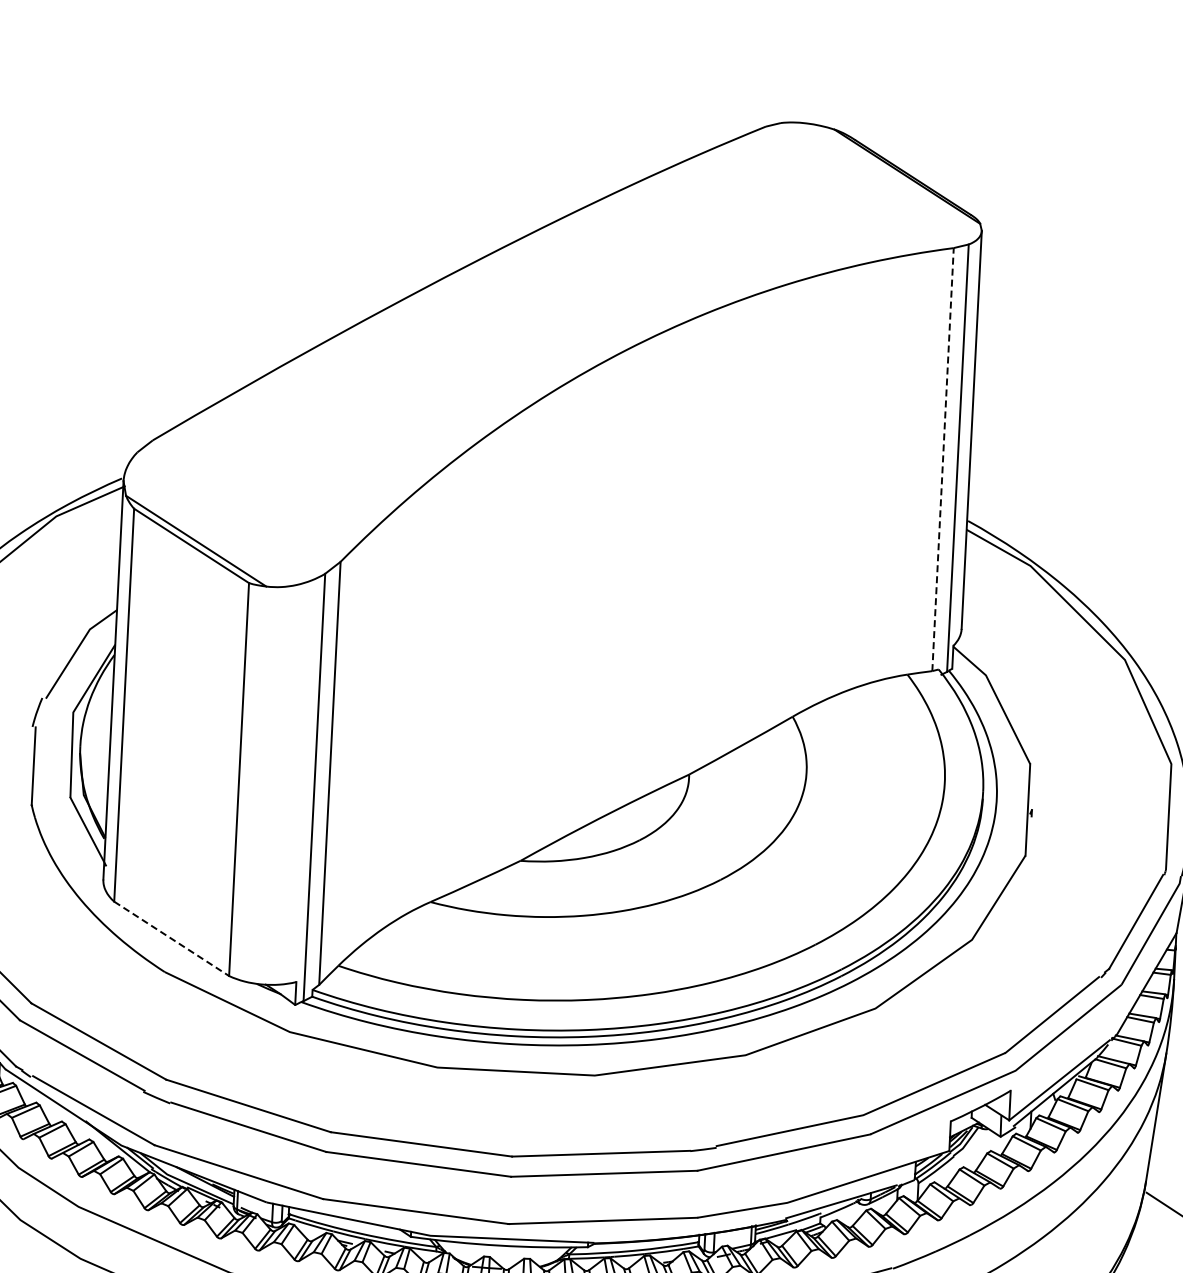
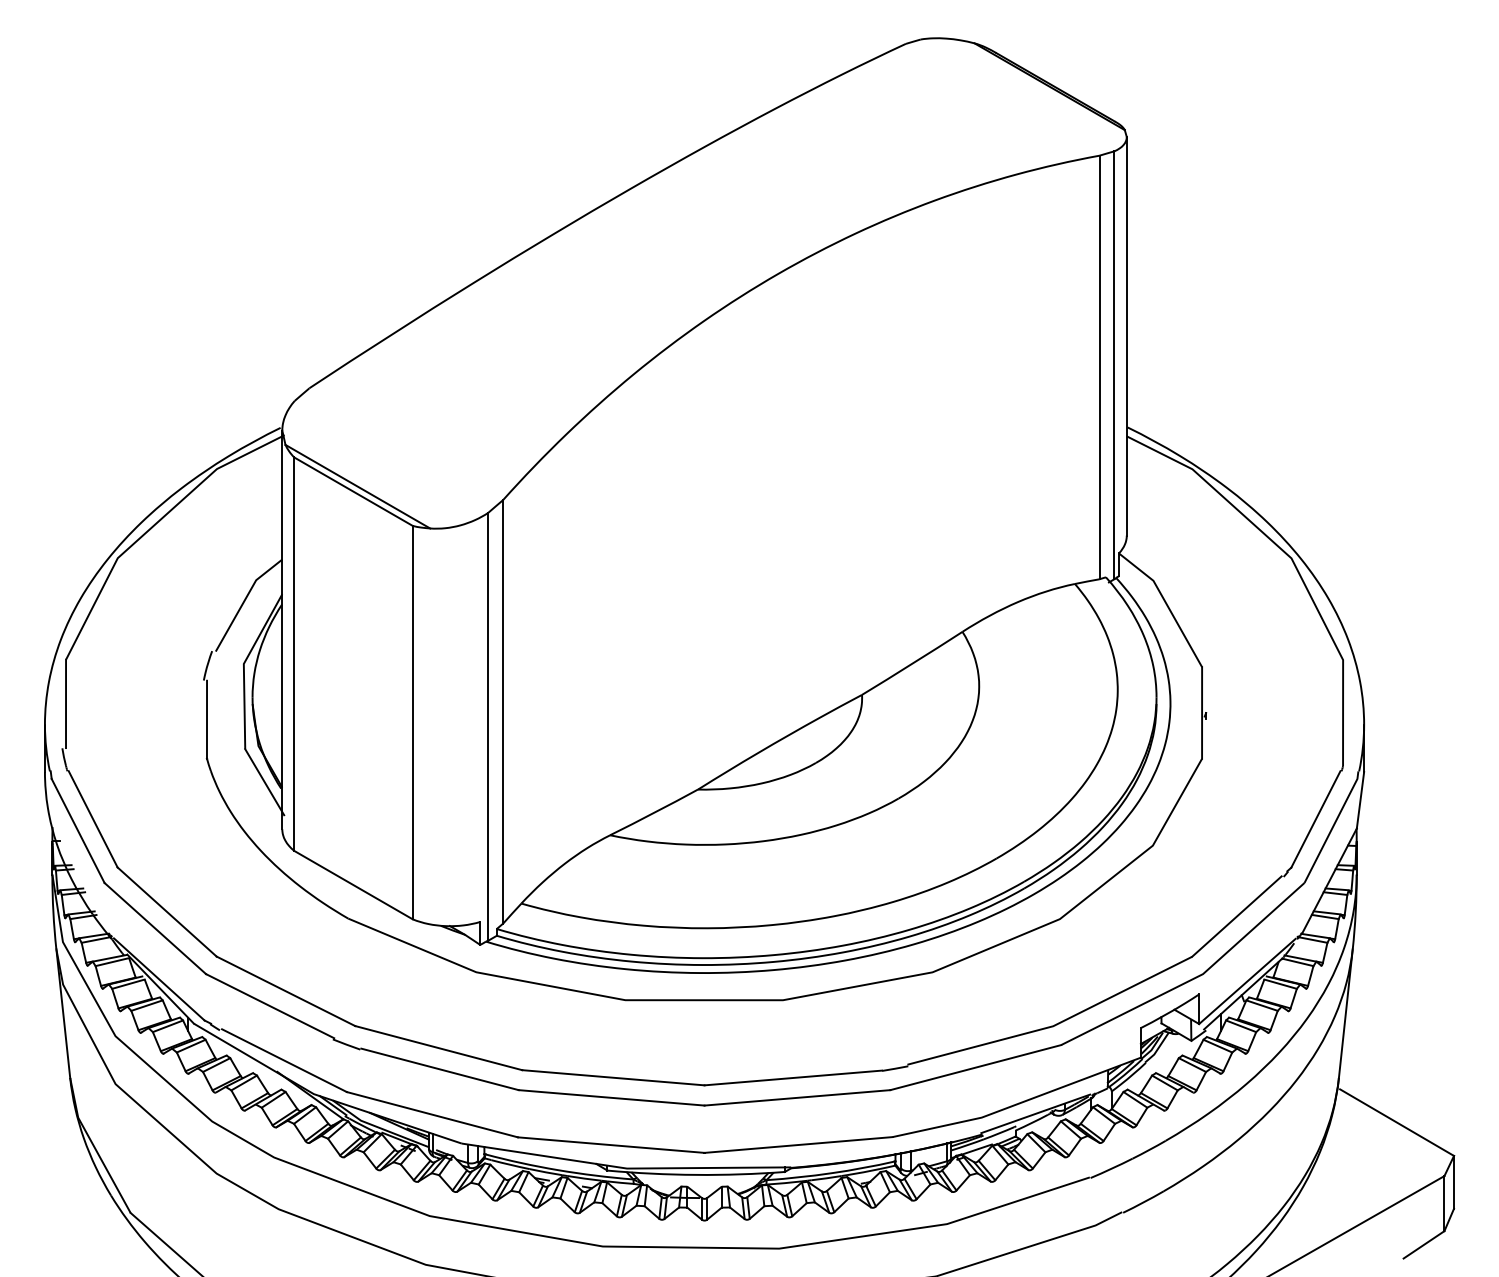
line: (942, 459) -> (1099, 367), dashed -> solid
line: (171, 939) -> (353, 885), dashed -> solid

